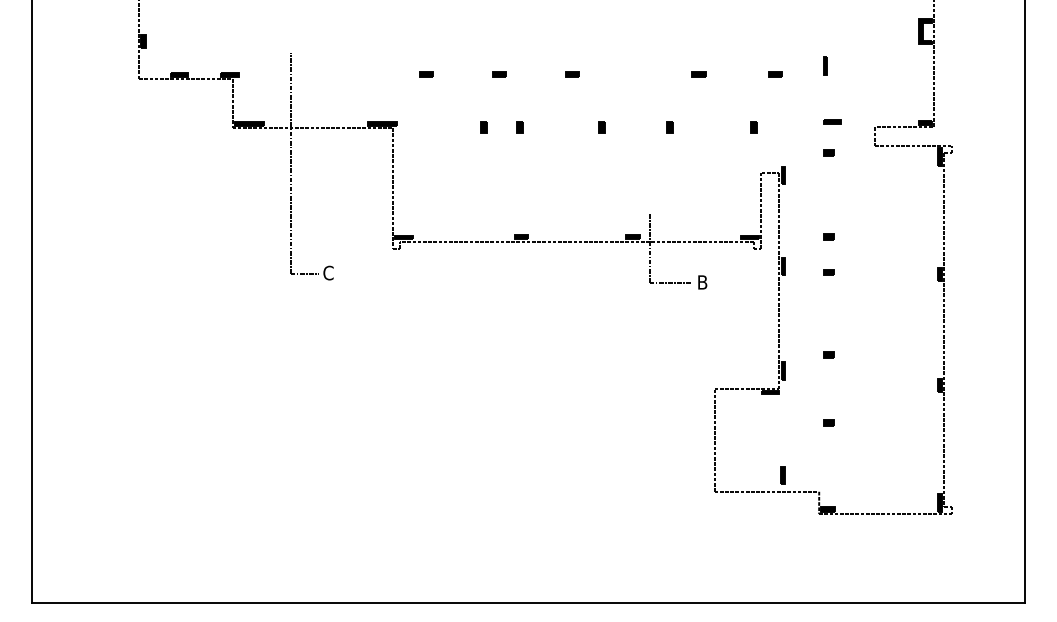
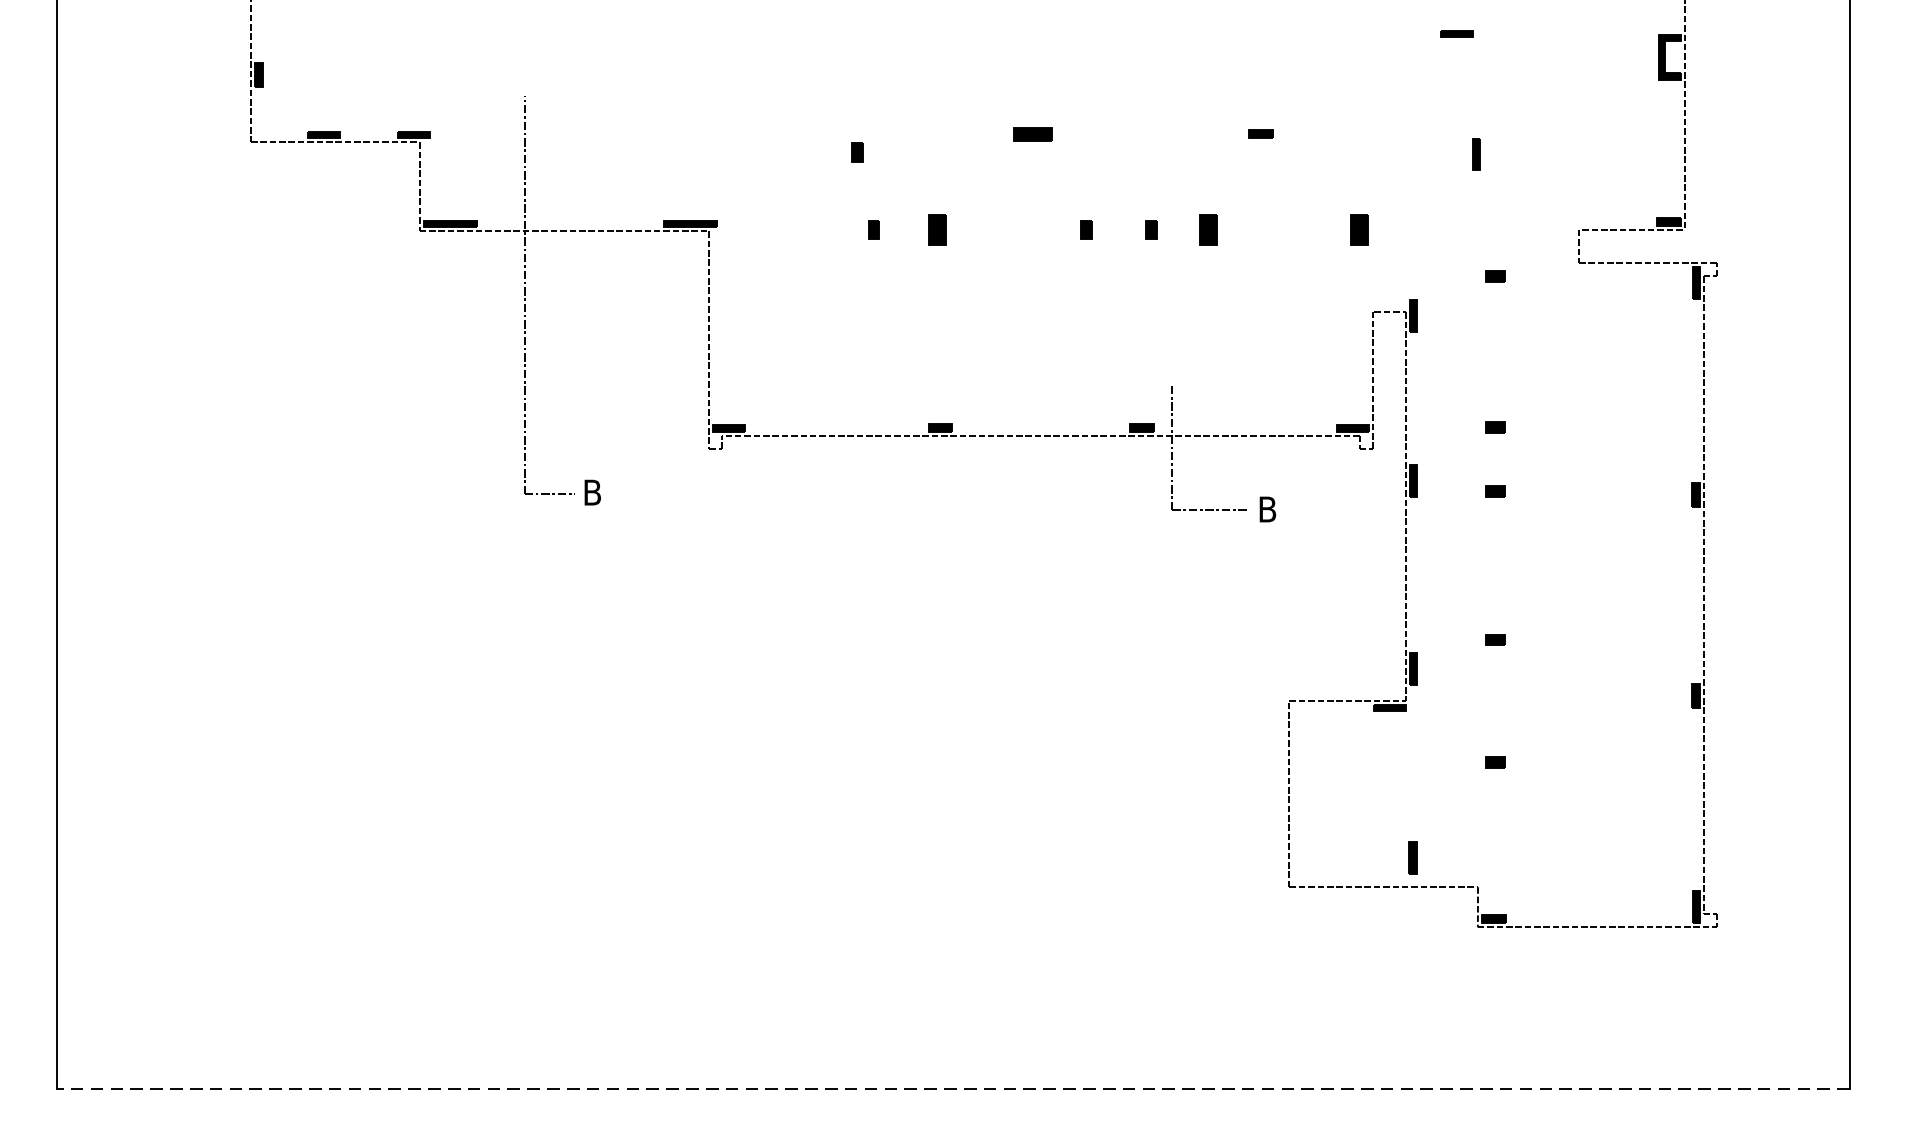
part: (825, 65) -> (1476, 154), moved
part: (426, 74) -> (769, 134), removed
part: (499, 74) -> (901, 134), removed
part: (572, 74) -> (1032, 134), size x1.6
part: (775, 74) -> (1399, 134), removed
part: (474, 84) -> (856, 152), added
part: (832, 121) -> (1456, 33), moved
part: (519, 127) -> (937, 229), size x1.6
part: (637, 127) -> (1150, 229), added
part: (669, 127) -> (1207, 229), size x1.6
part: (753, 127) -> (1359, 229), size x1.6
text: (328, 272) -> (592, 491), C -> B
line: (528, 603) -> (953, 1088), solid -> dashed

